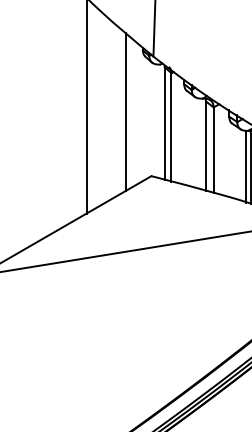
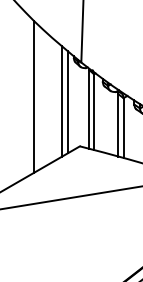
line: (135, 112) -> (68, 101), added

